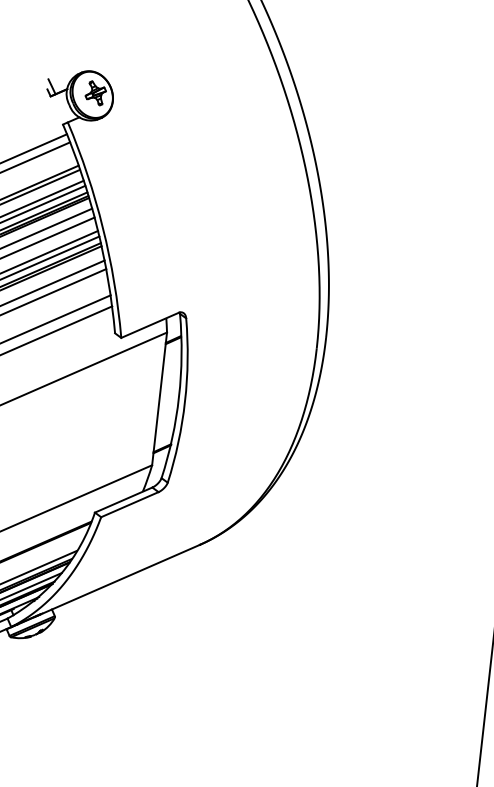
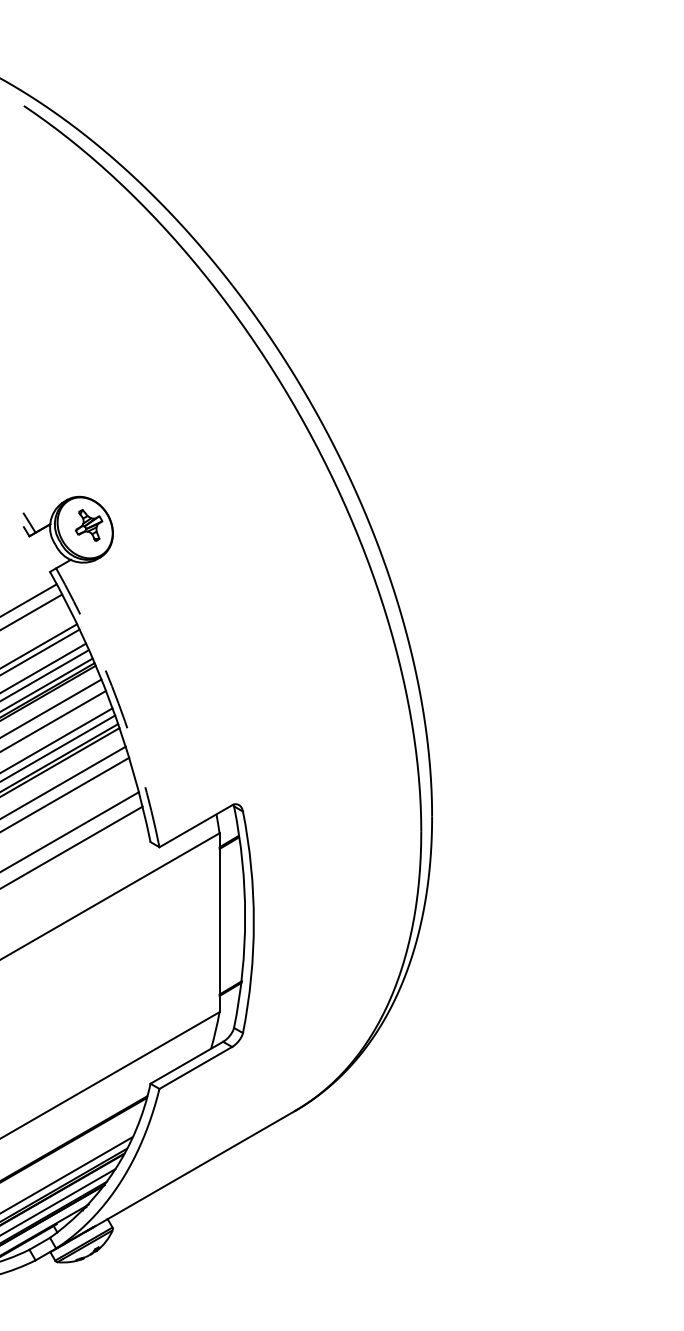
arc: (102, 227) -> (118, 703), solid -> dashed

